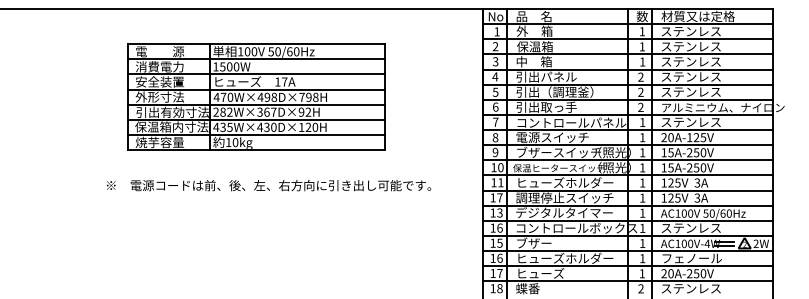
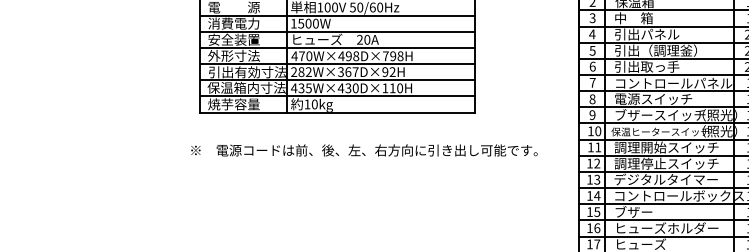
text: (281, 81) -> (363, 39), 17A -> 20A
text: (308, 126) -> (392, 87), 435W×430D×120H -> 435W×430D×110H
text: (564, 182) -> (666, 147), ヒューズホルダー -> 調理開始スイッチ
text: (268, 185) -> (363, 150), moved
text: (499, 197) -> (596, 163), 17 -> 12
text: (499, 227) -> (596, 195), 16 -> 14

